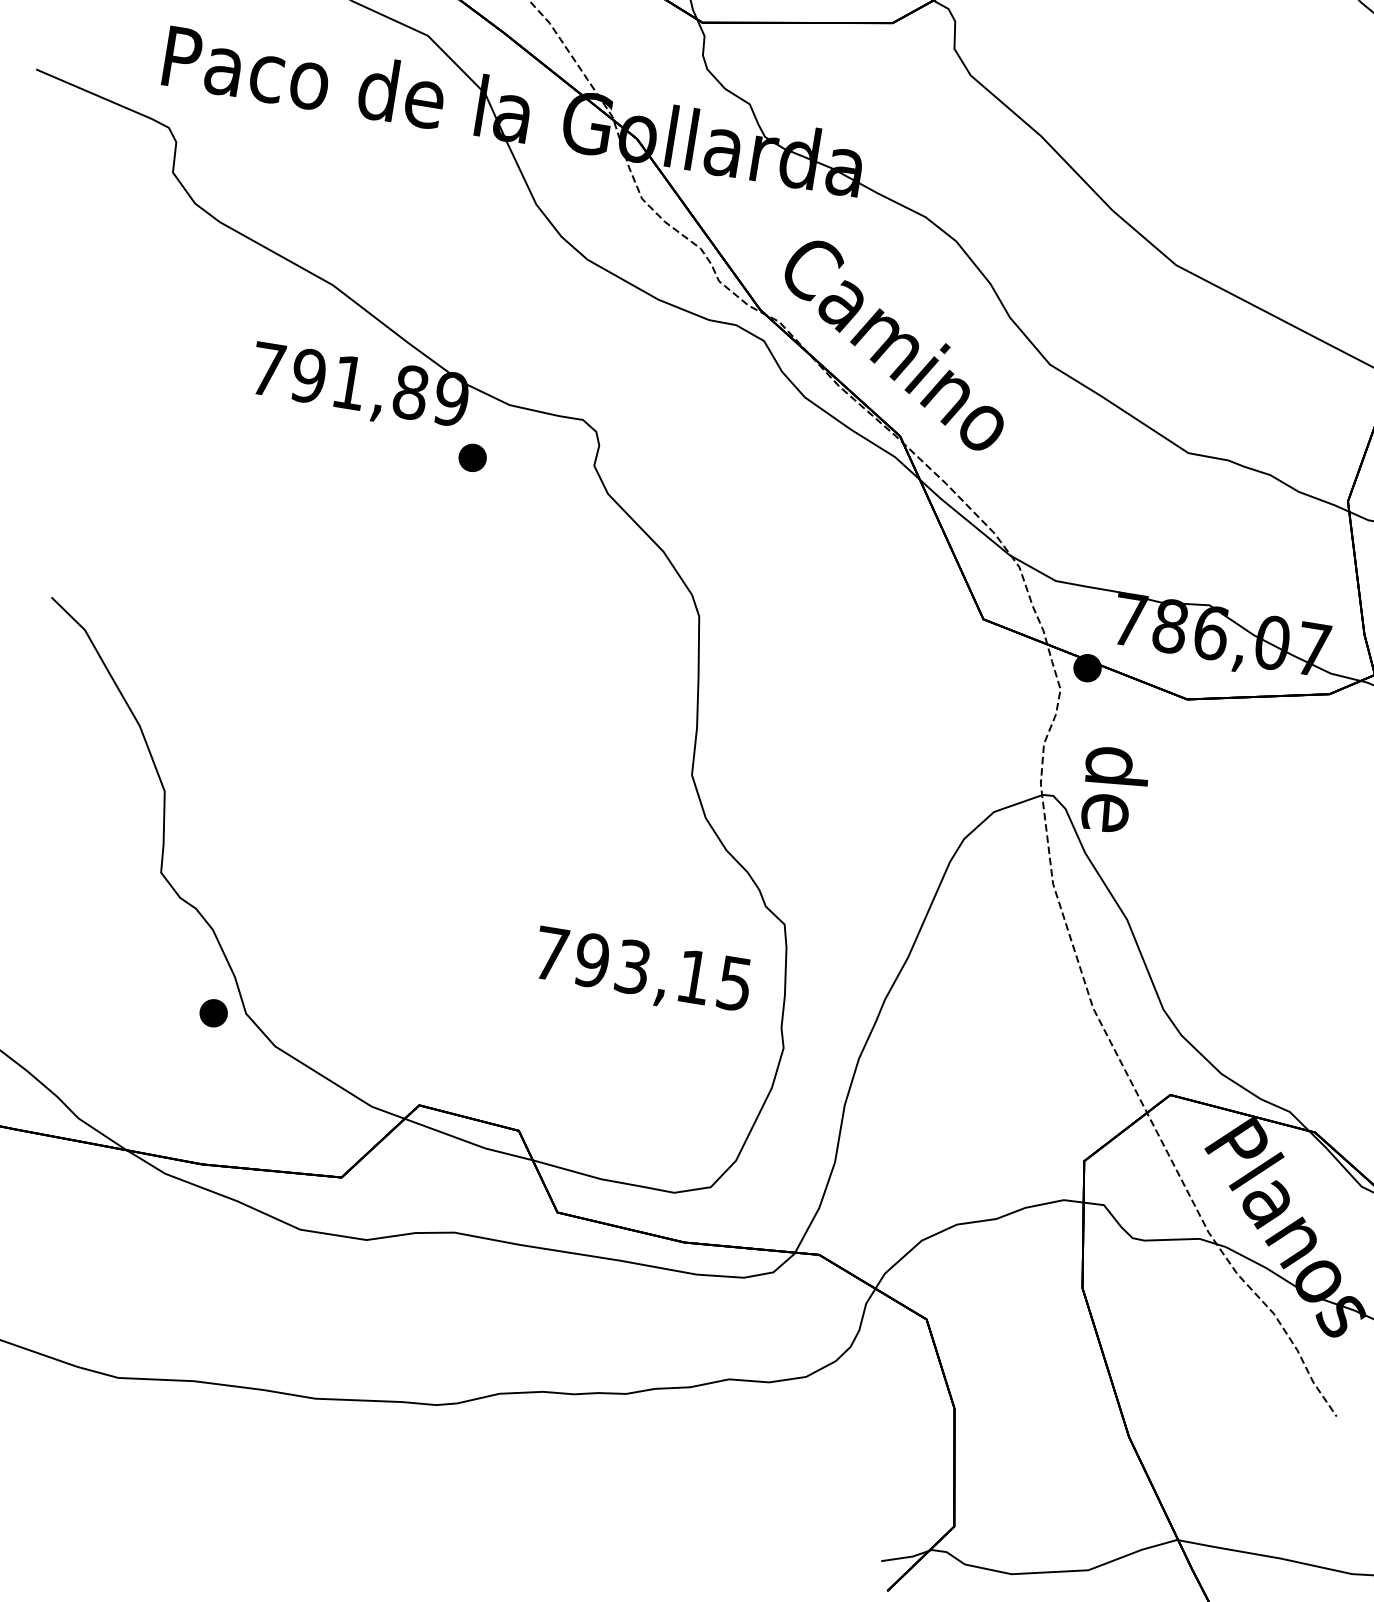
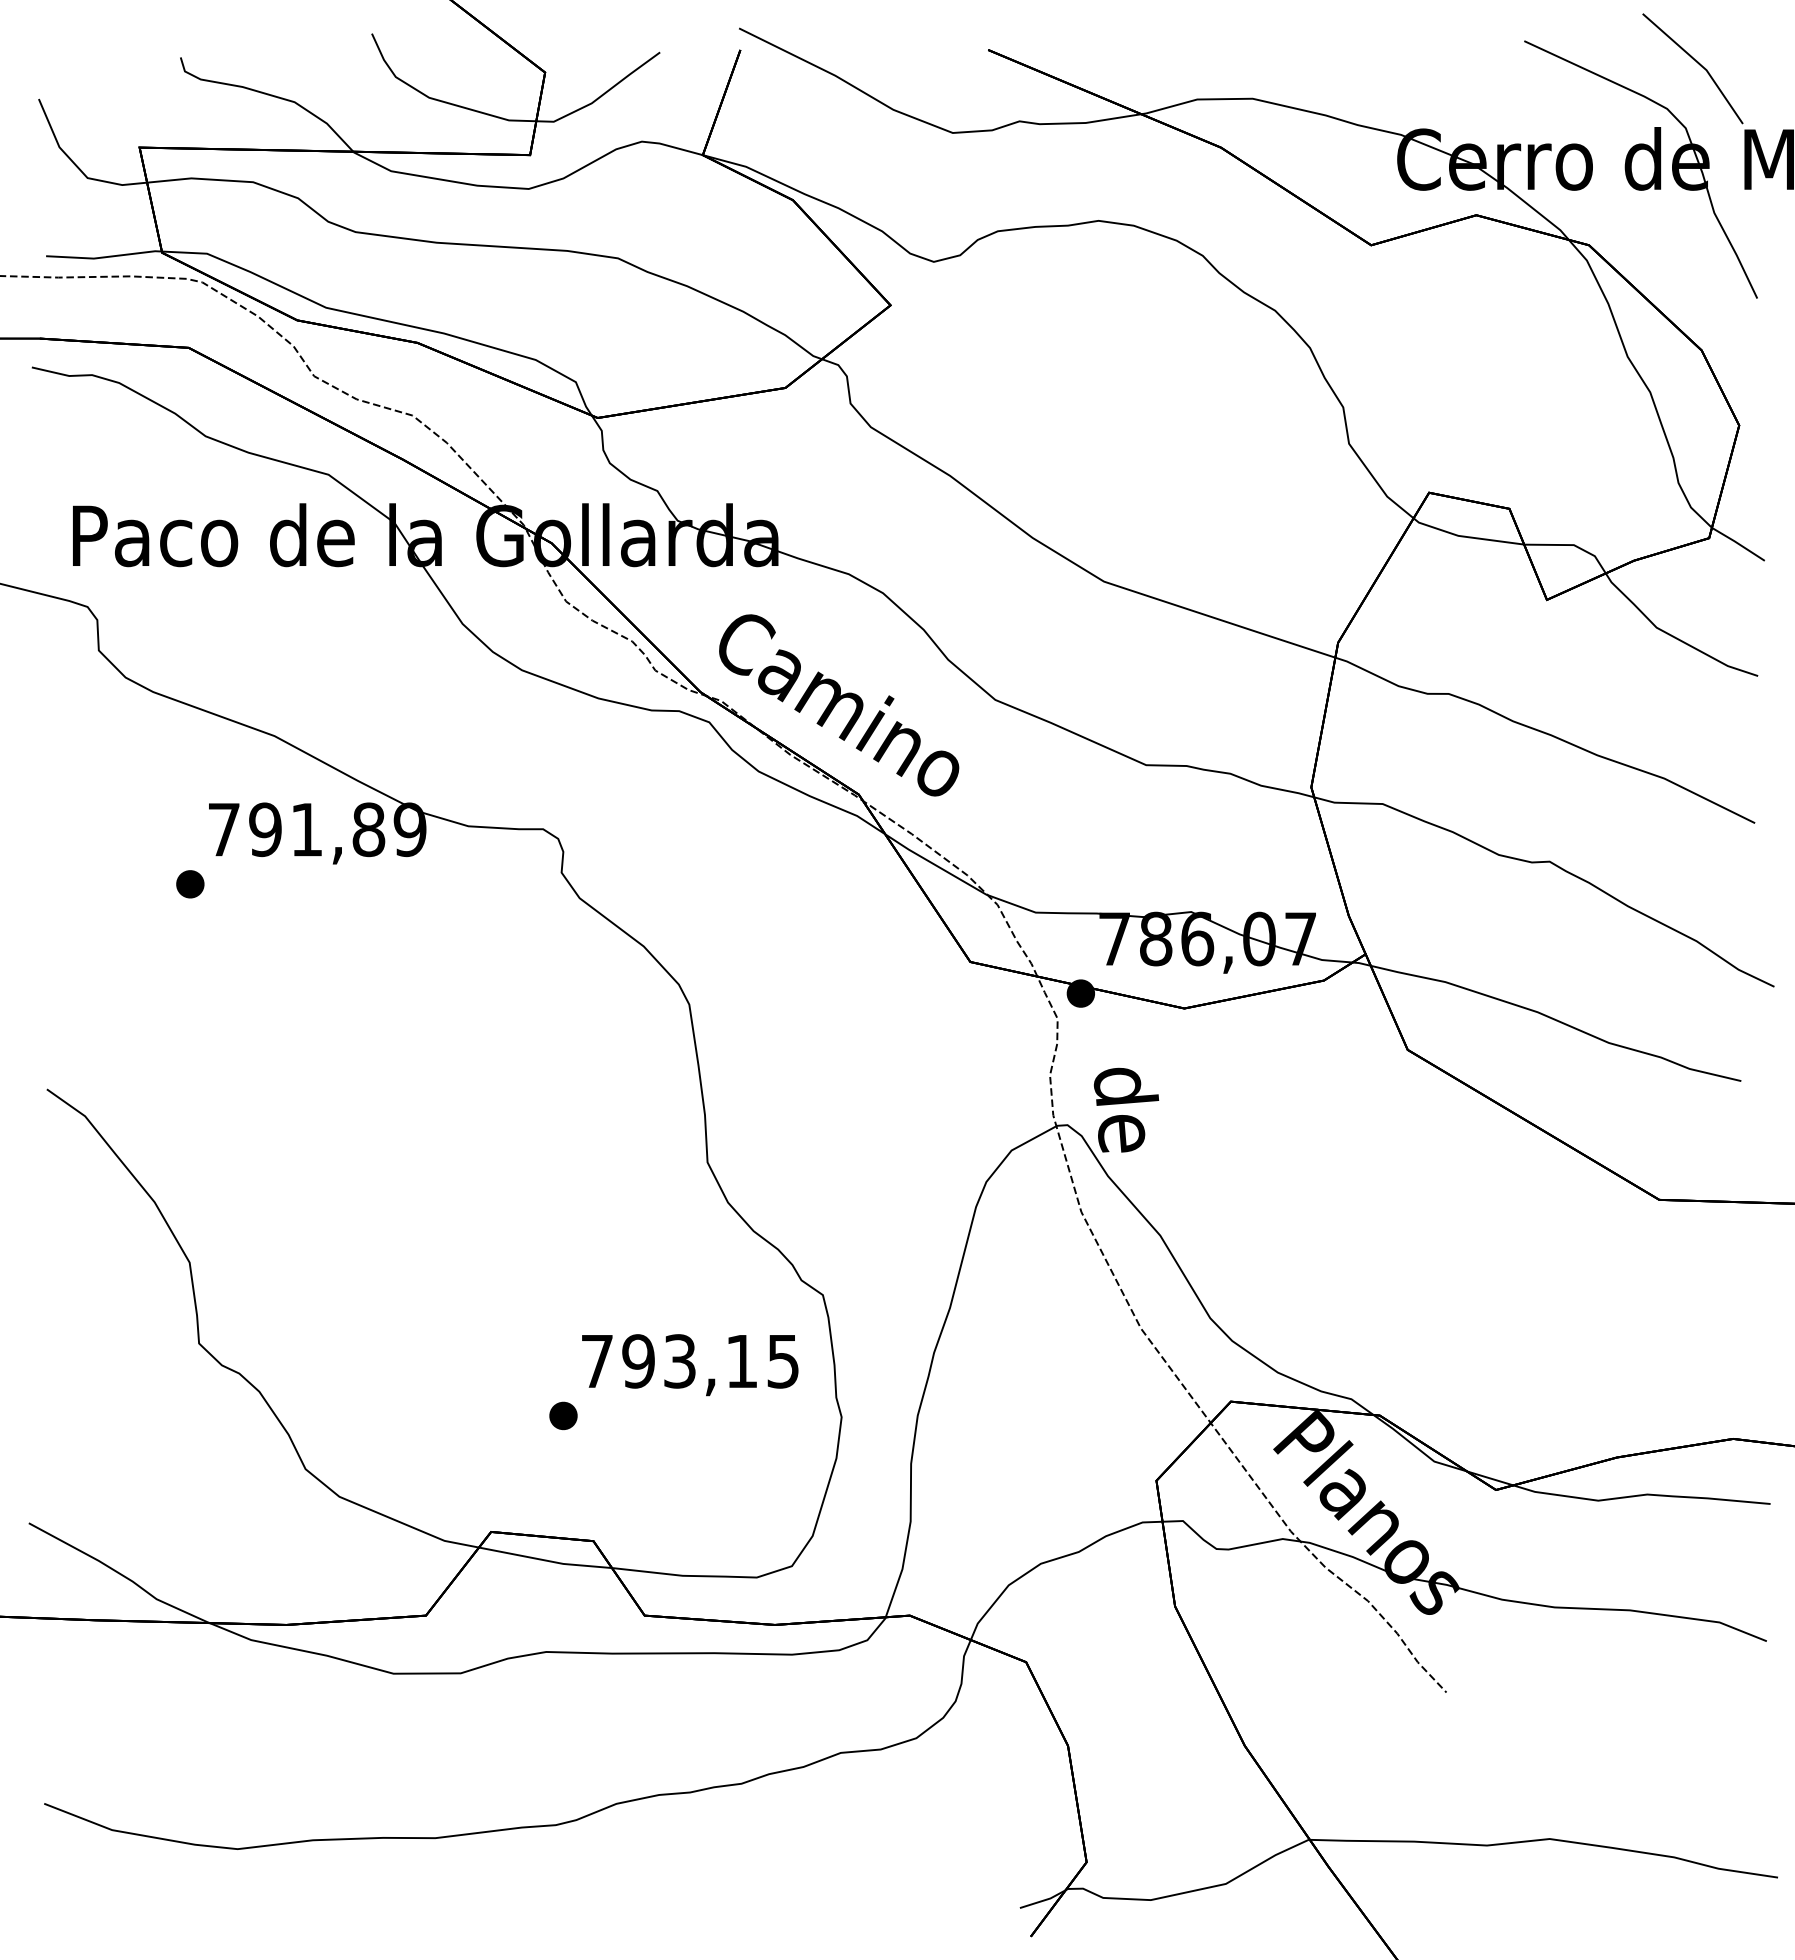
part: (472, 458) -> (190, 884), moved
part: (213, 1012) -> (563, 1415), moved

